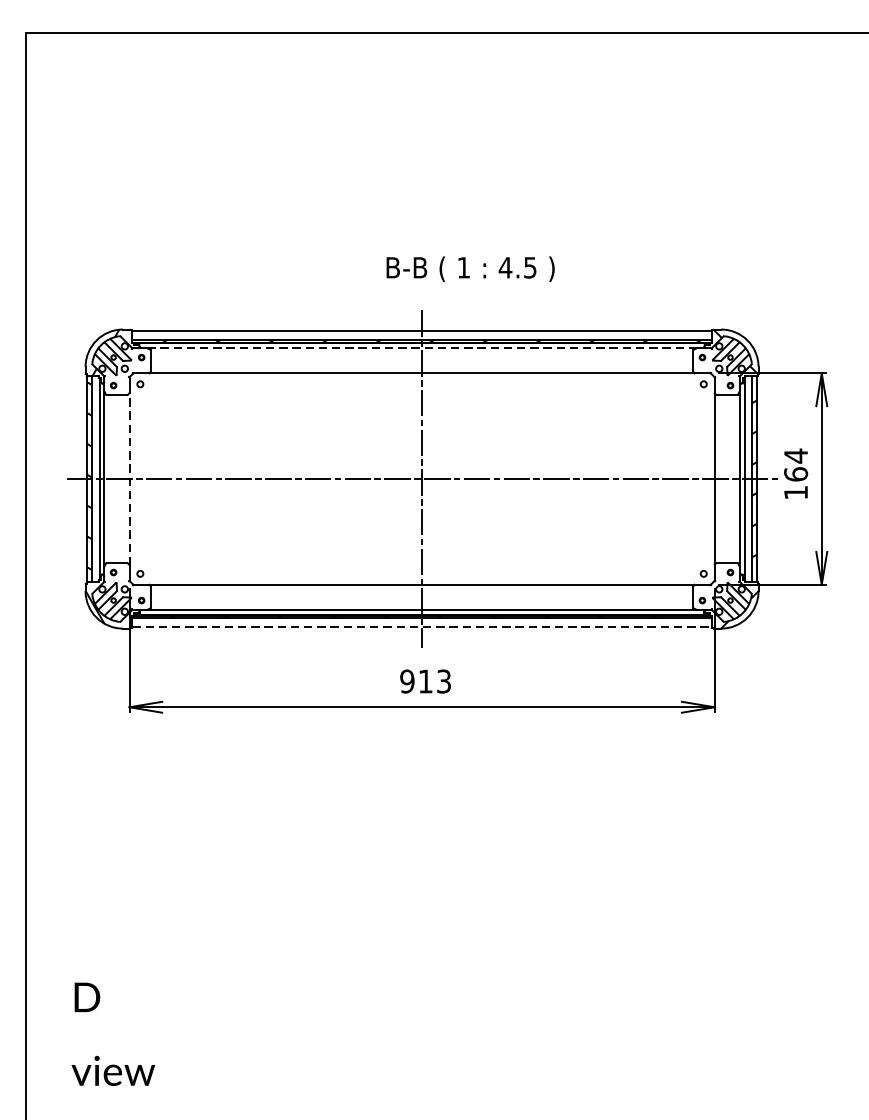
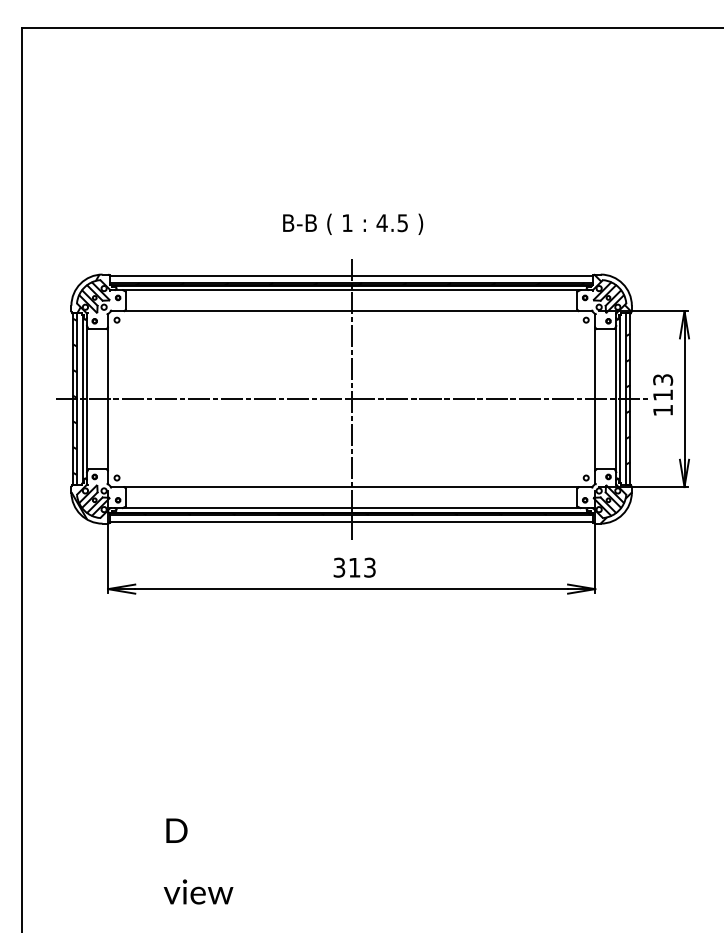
text: (471, 268) -> (353, 223), moved
line: (421, 348) -> (351, 290), dashed -> solid
text: (796, 465) -> (663, 387), 164 -> 113
line: (130, 479) -> (108, 399), dashed -> solid
line: (423, 627) -> (352, 522), dashed -> solid
text: (407, 681) -> (339, 567), 913 -> 313
text: (113, 1034) -> (198, 861), moved

